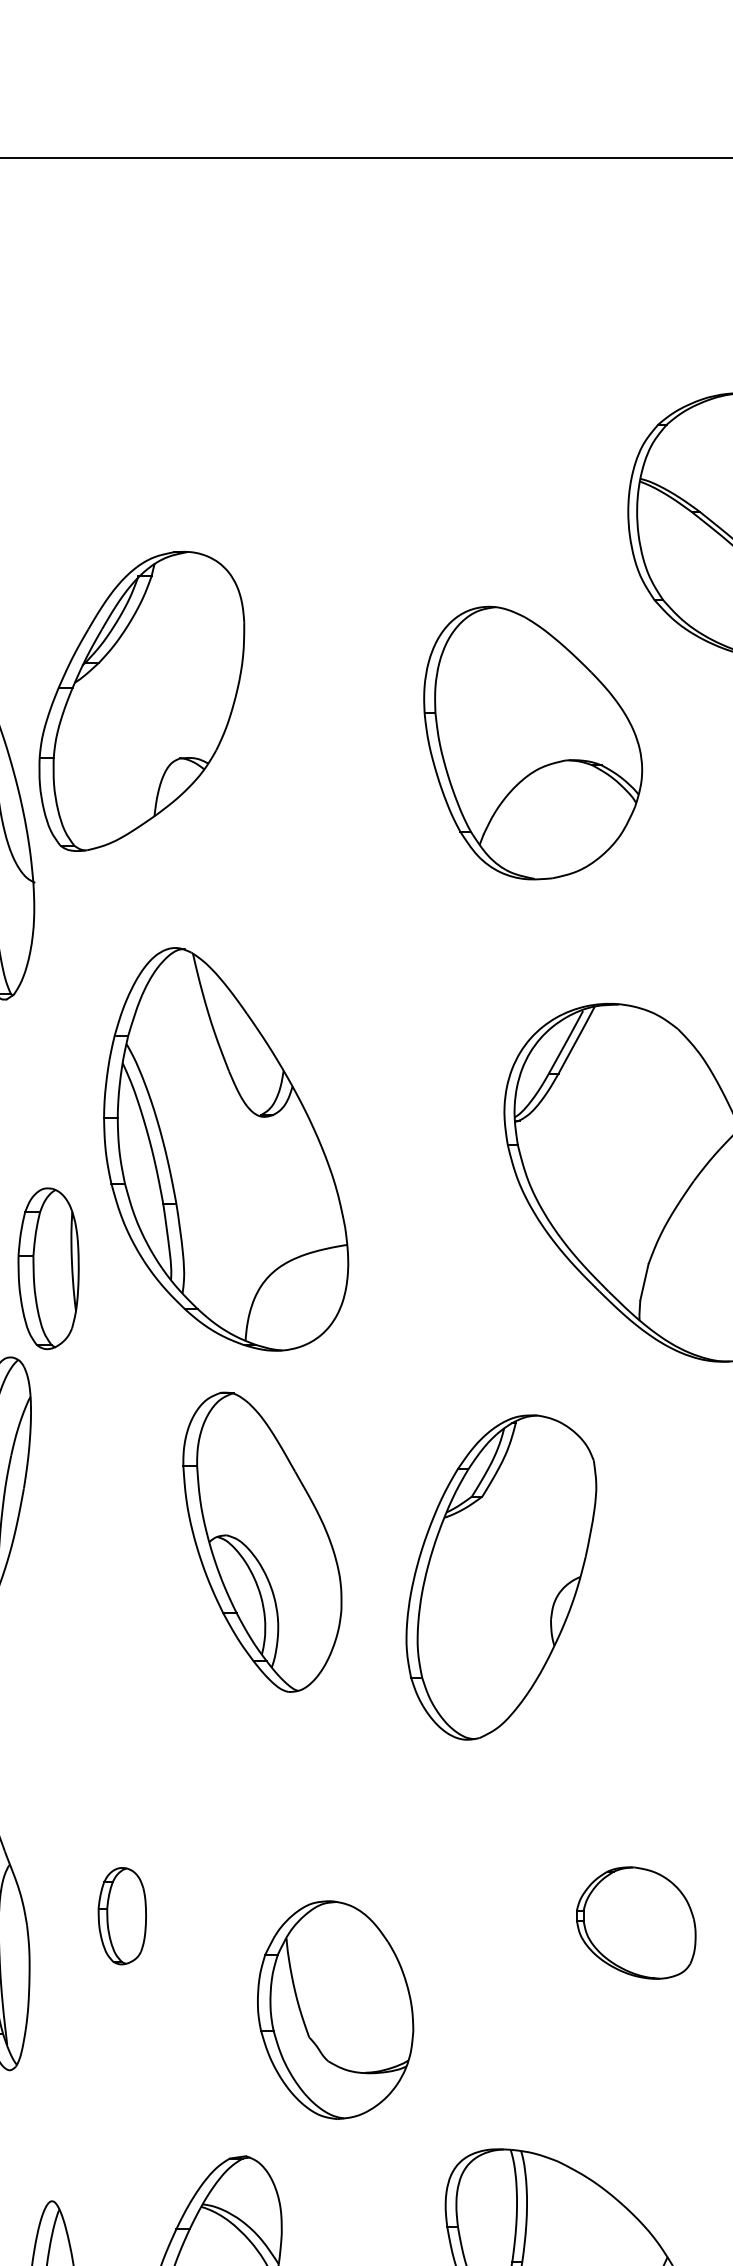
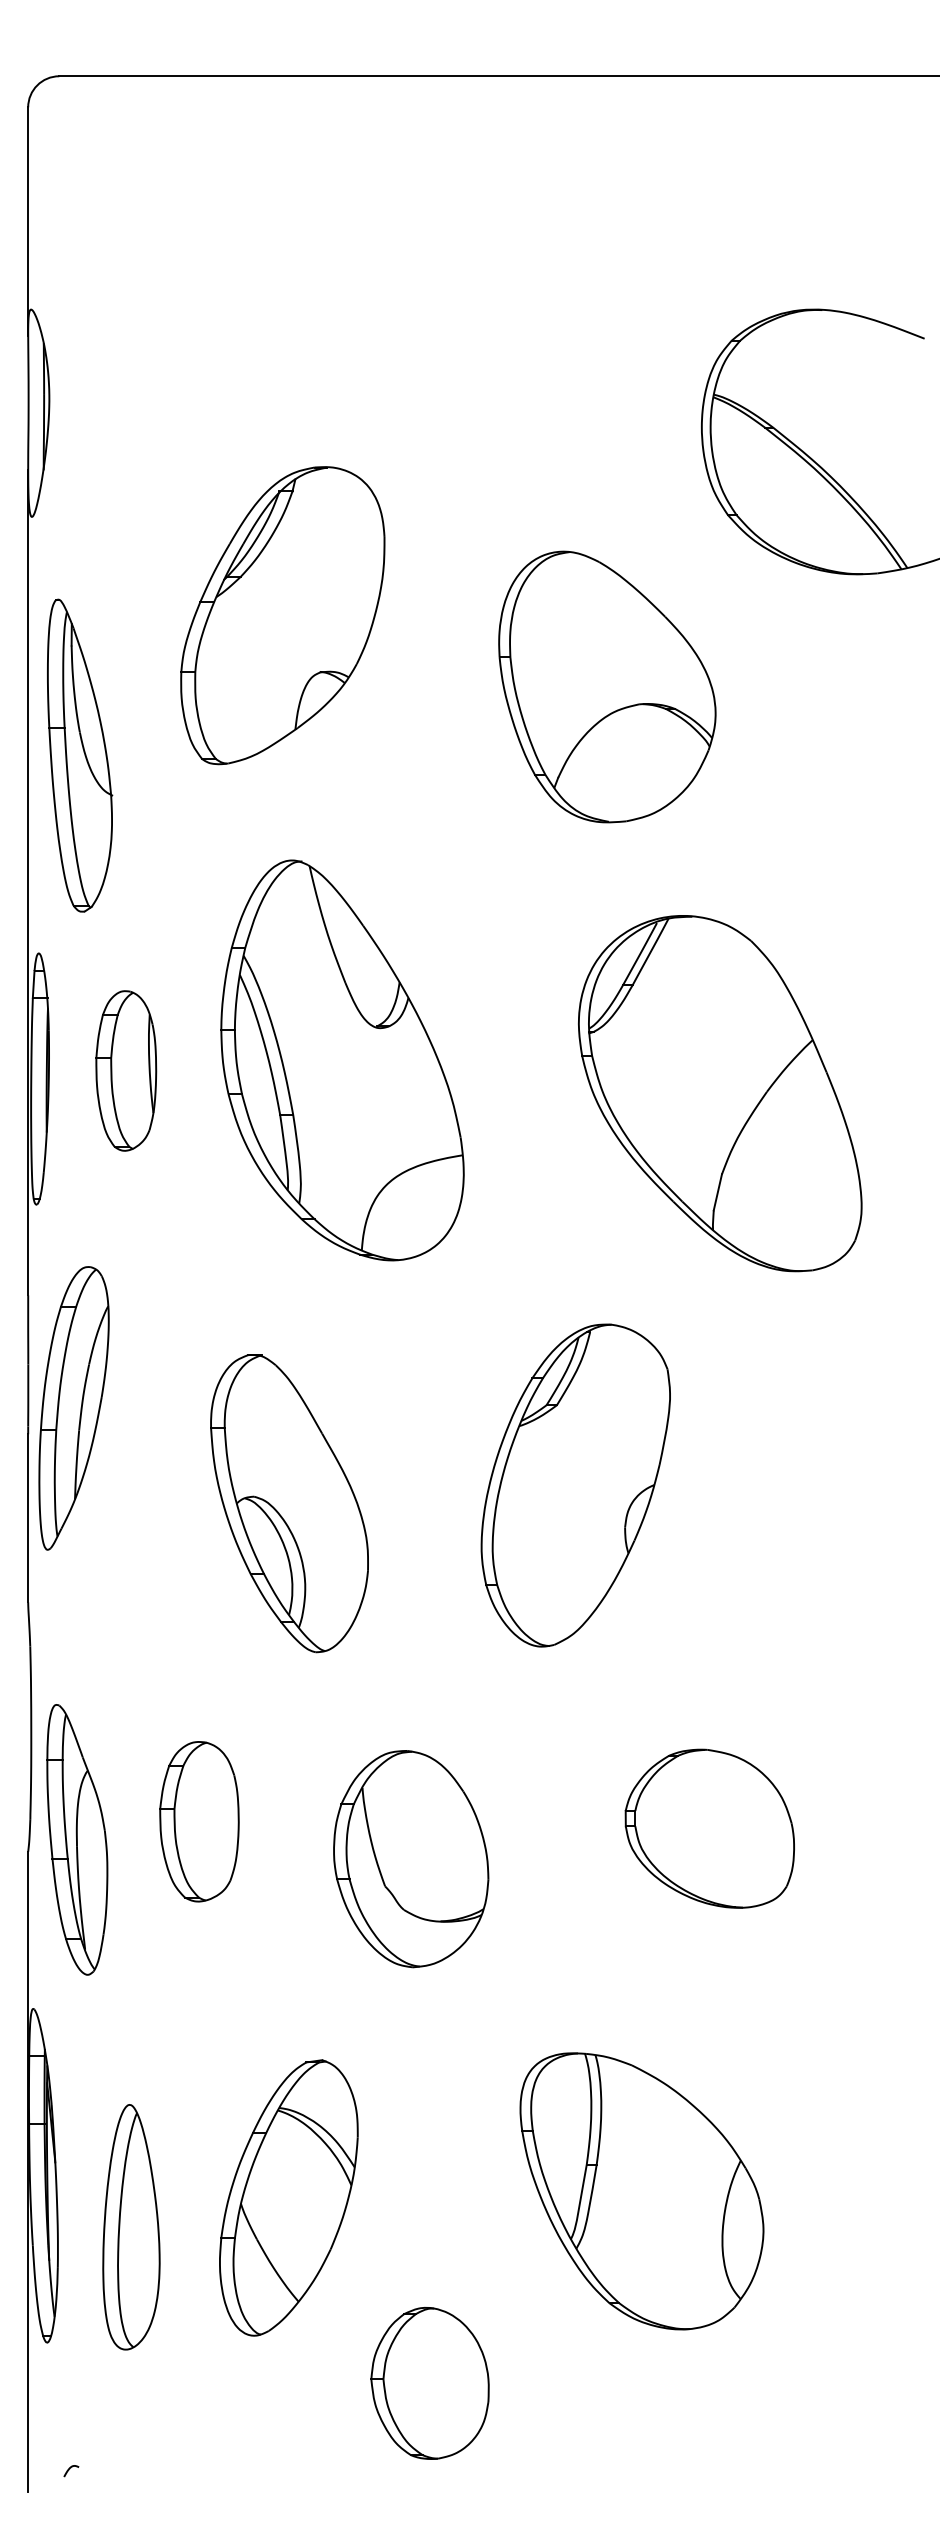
part: (141, 701) -> (282, 615), moved
part: (533, 742) -> (607, 686), moved
part: (226, 1149) -> (342, 1060), moved
part: (48, 1268) -> (126, 1070), moved
part: (262, 1542) -> (289, 1503), moved
part: (122, 1915) -> (199, 1821), size x1.67
part: (635, 1922) -> (709, 1828), size x1.43
part: (335, 2010) -> (411, 1859), moved

